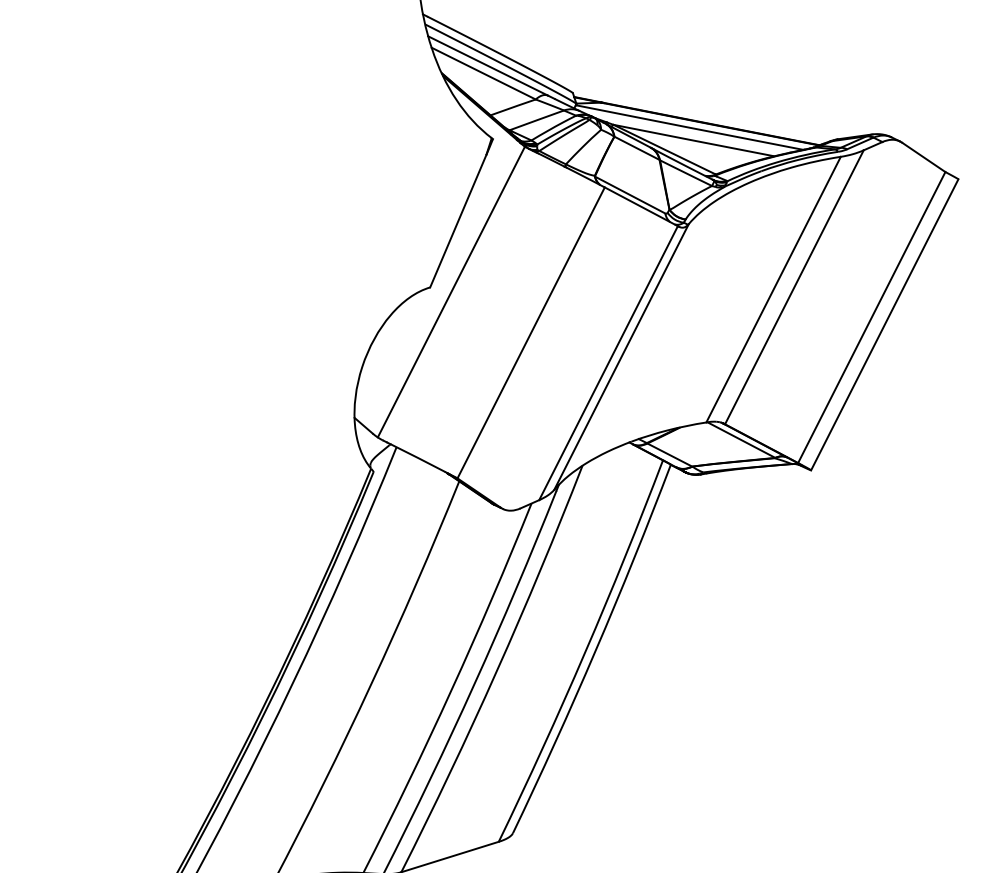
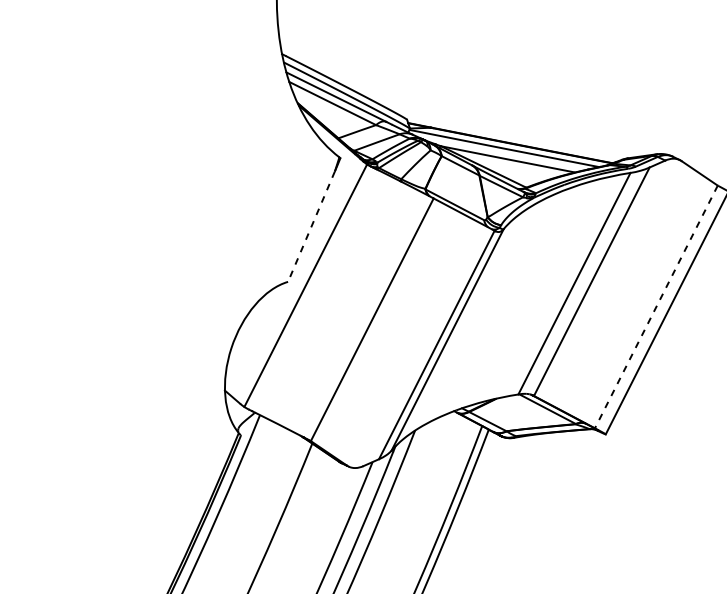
line: (458, 221) -> (311, 226), solid -> dashed
line: (871, 317) -> (656, 306), solid -> dashed

